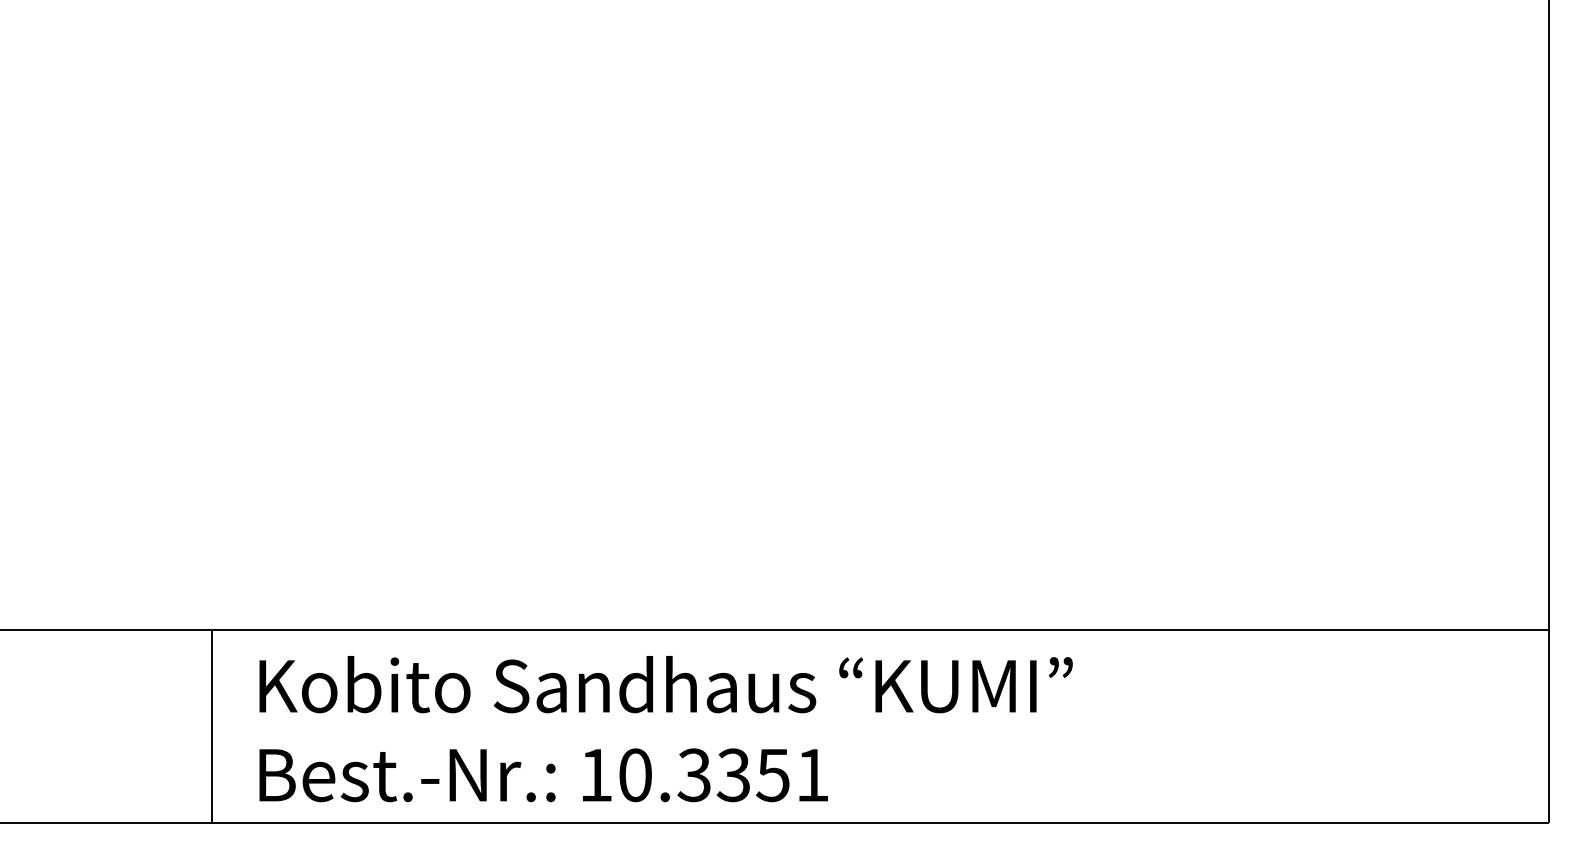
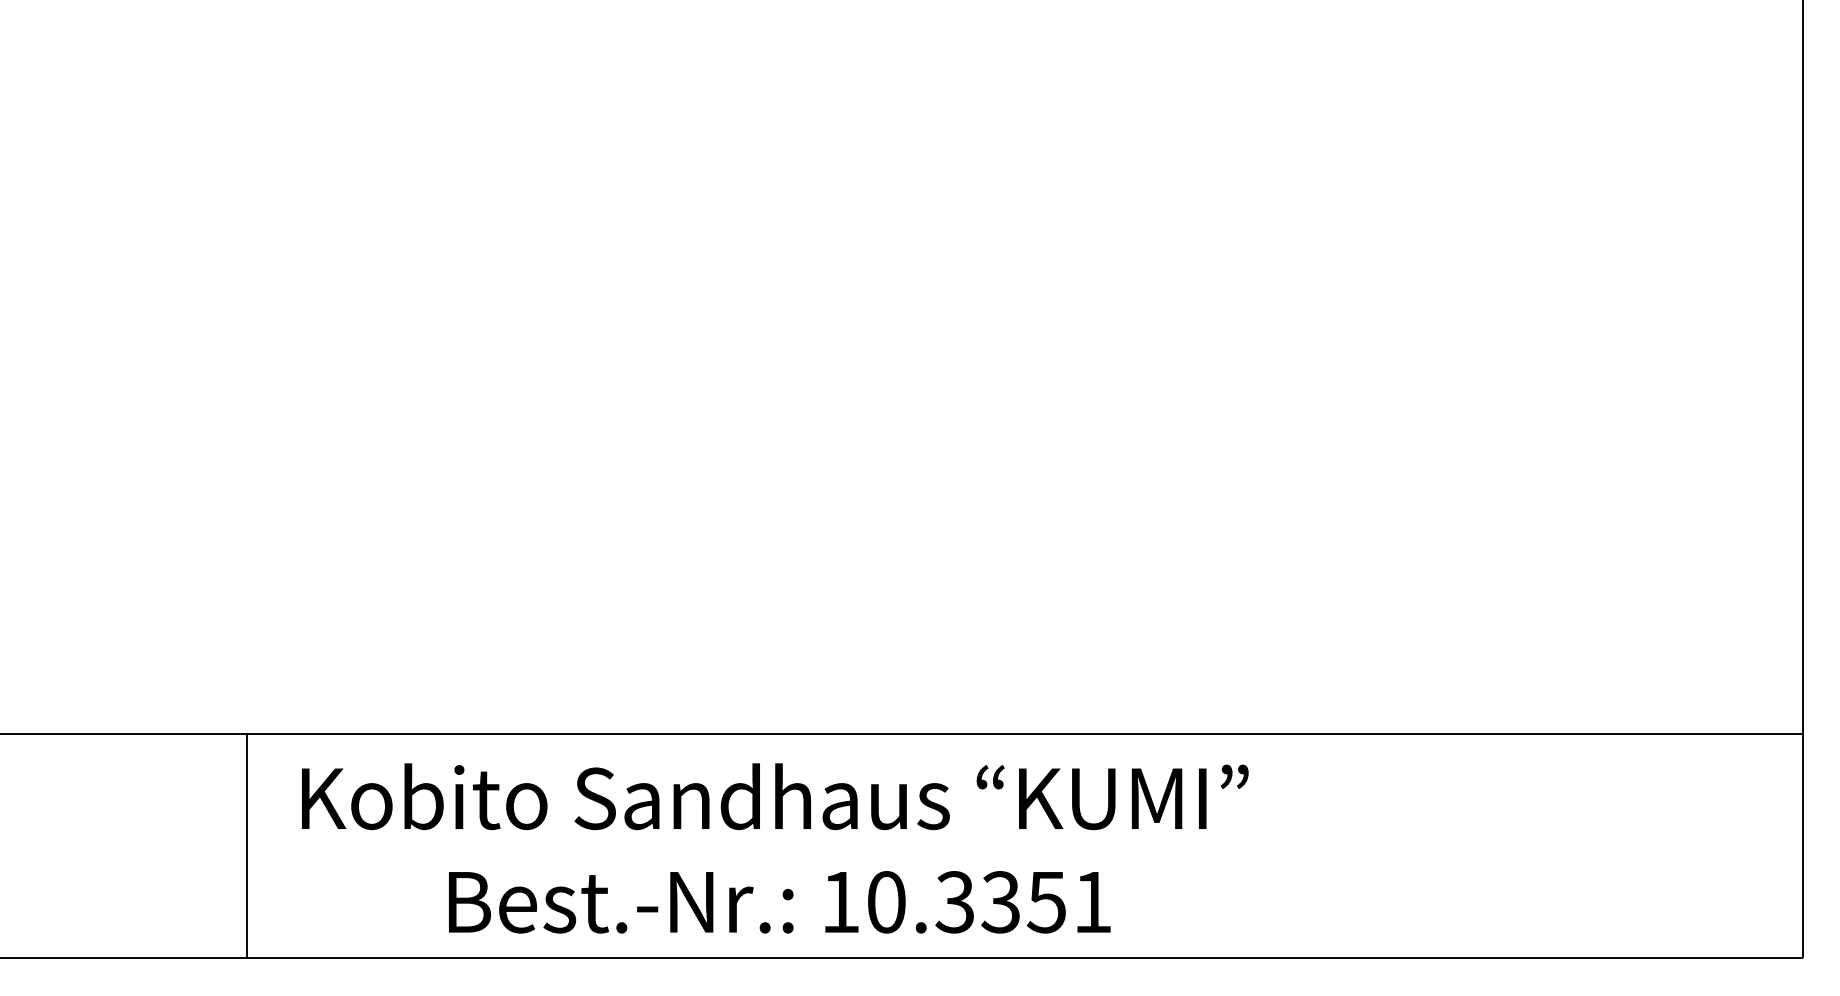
text: (543, 775) -> (779, 902), moved

